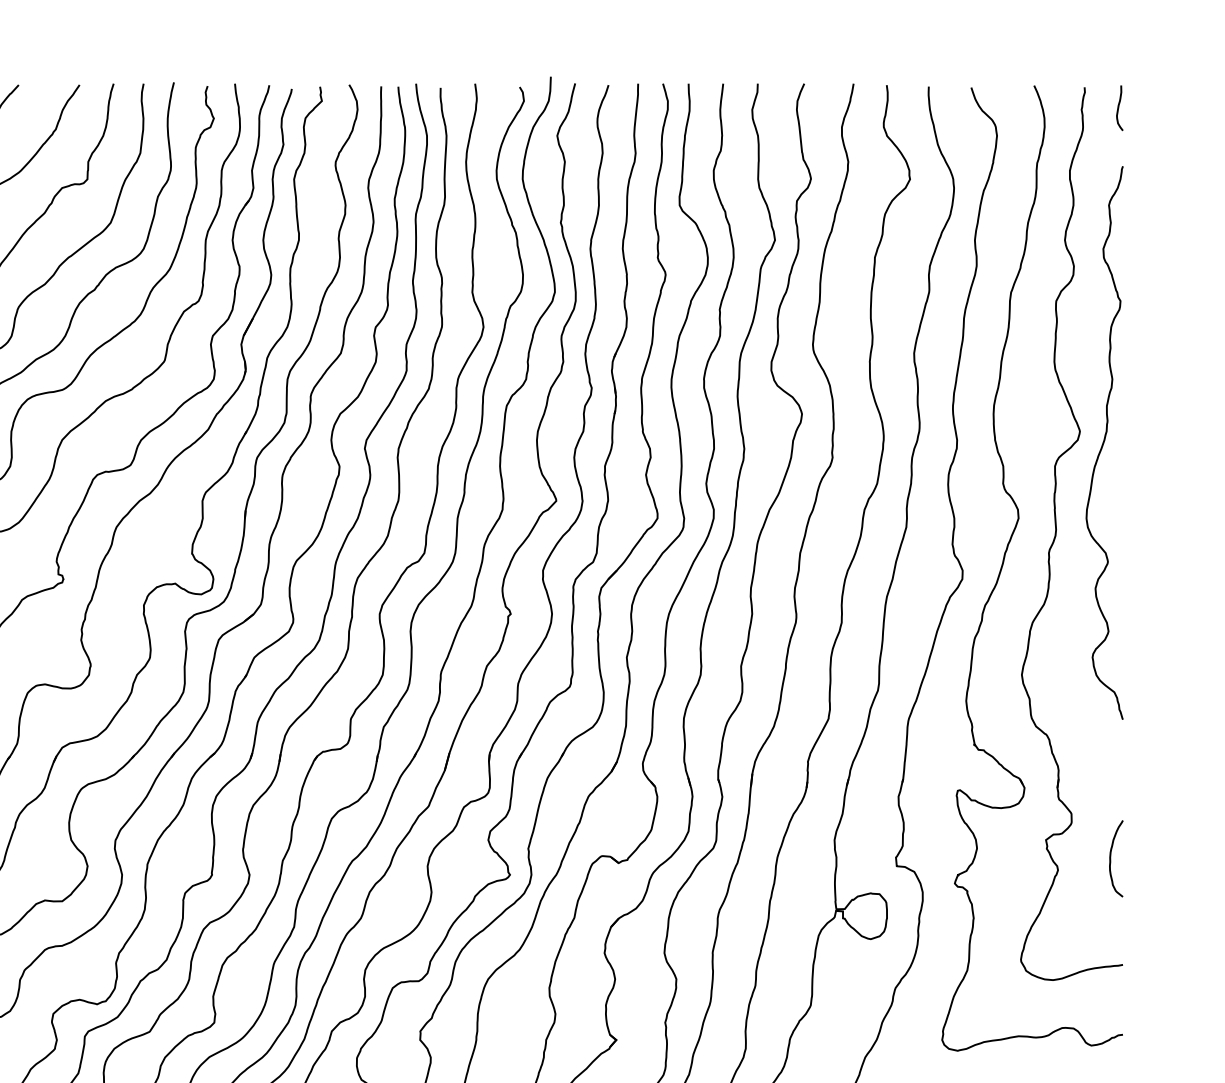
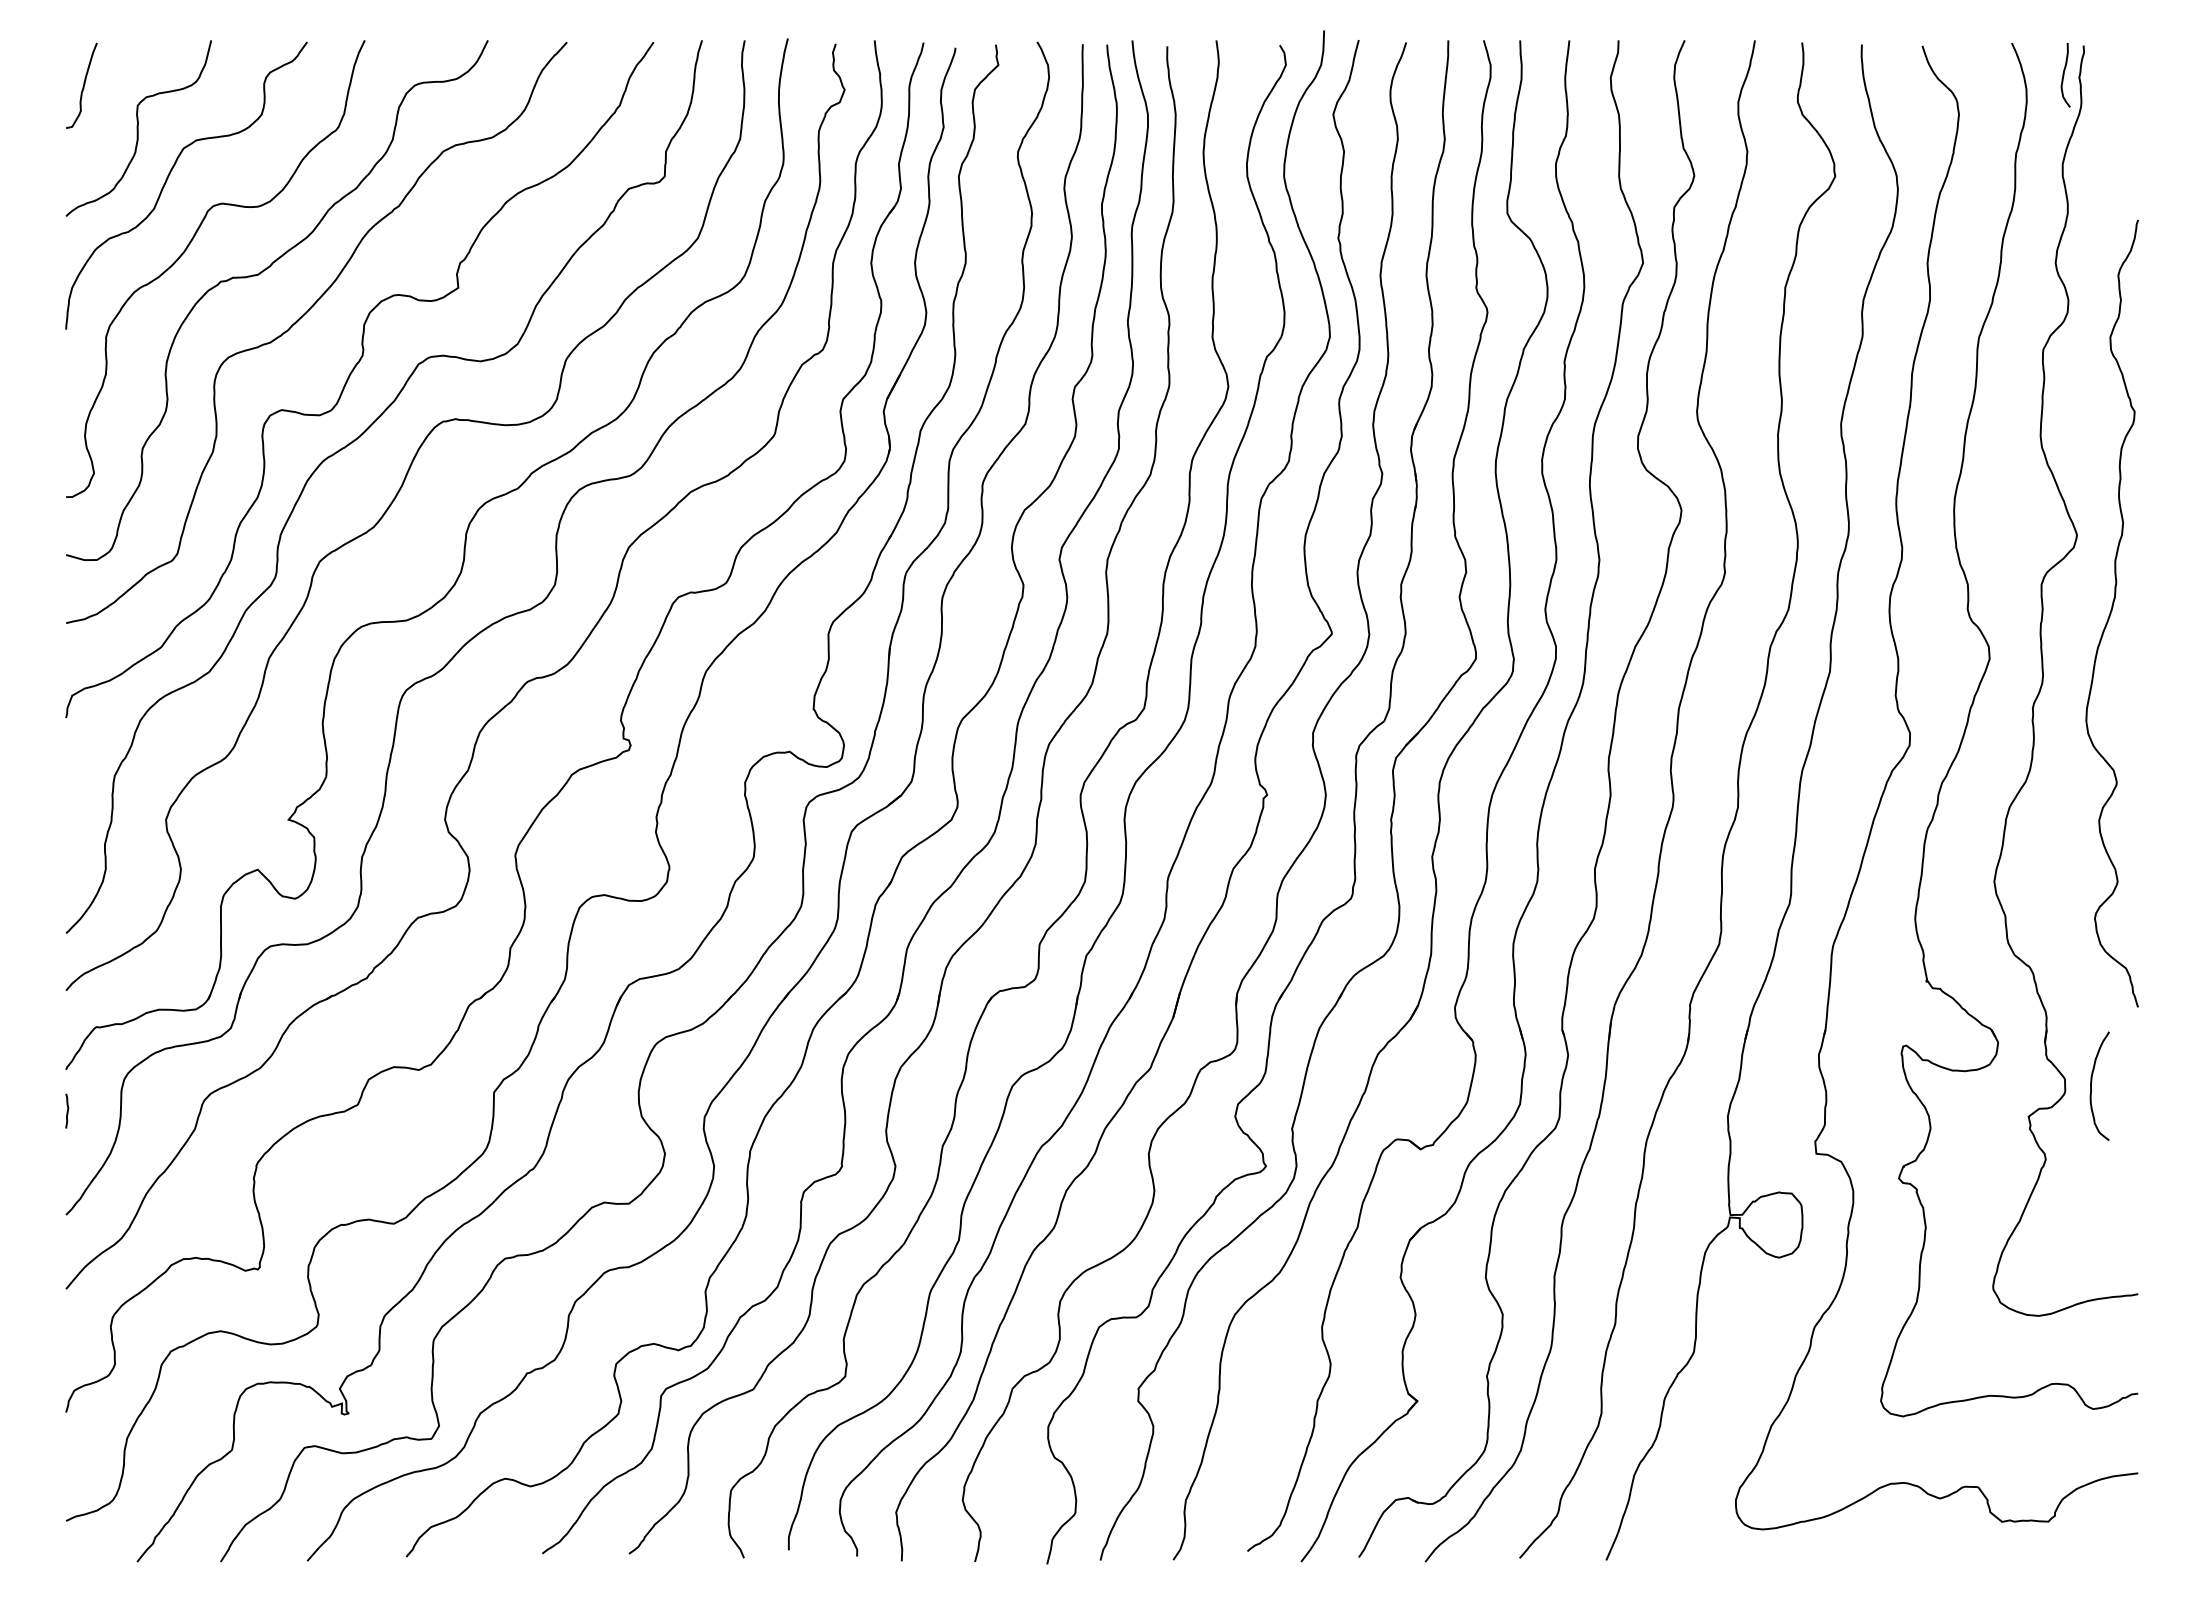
curve: (1118, 108) -> (2064, 75), moved
curve: (1104, 442) -> (2111, 613), moved
curve: (1111, 856) -> (2092, 1082), moved

